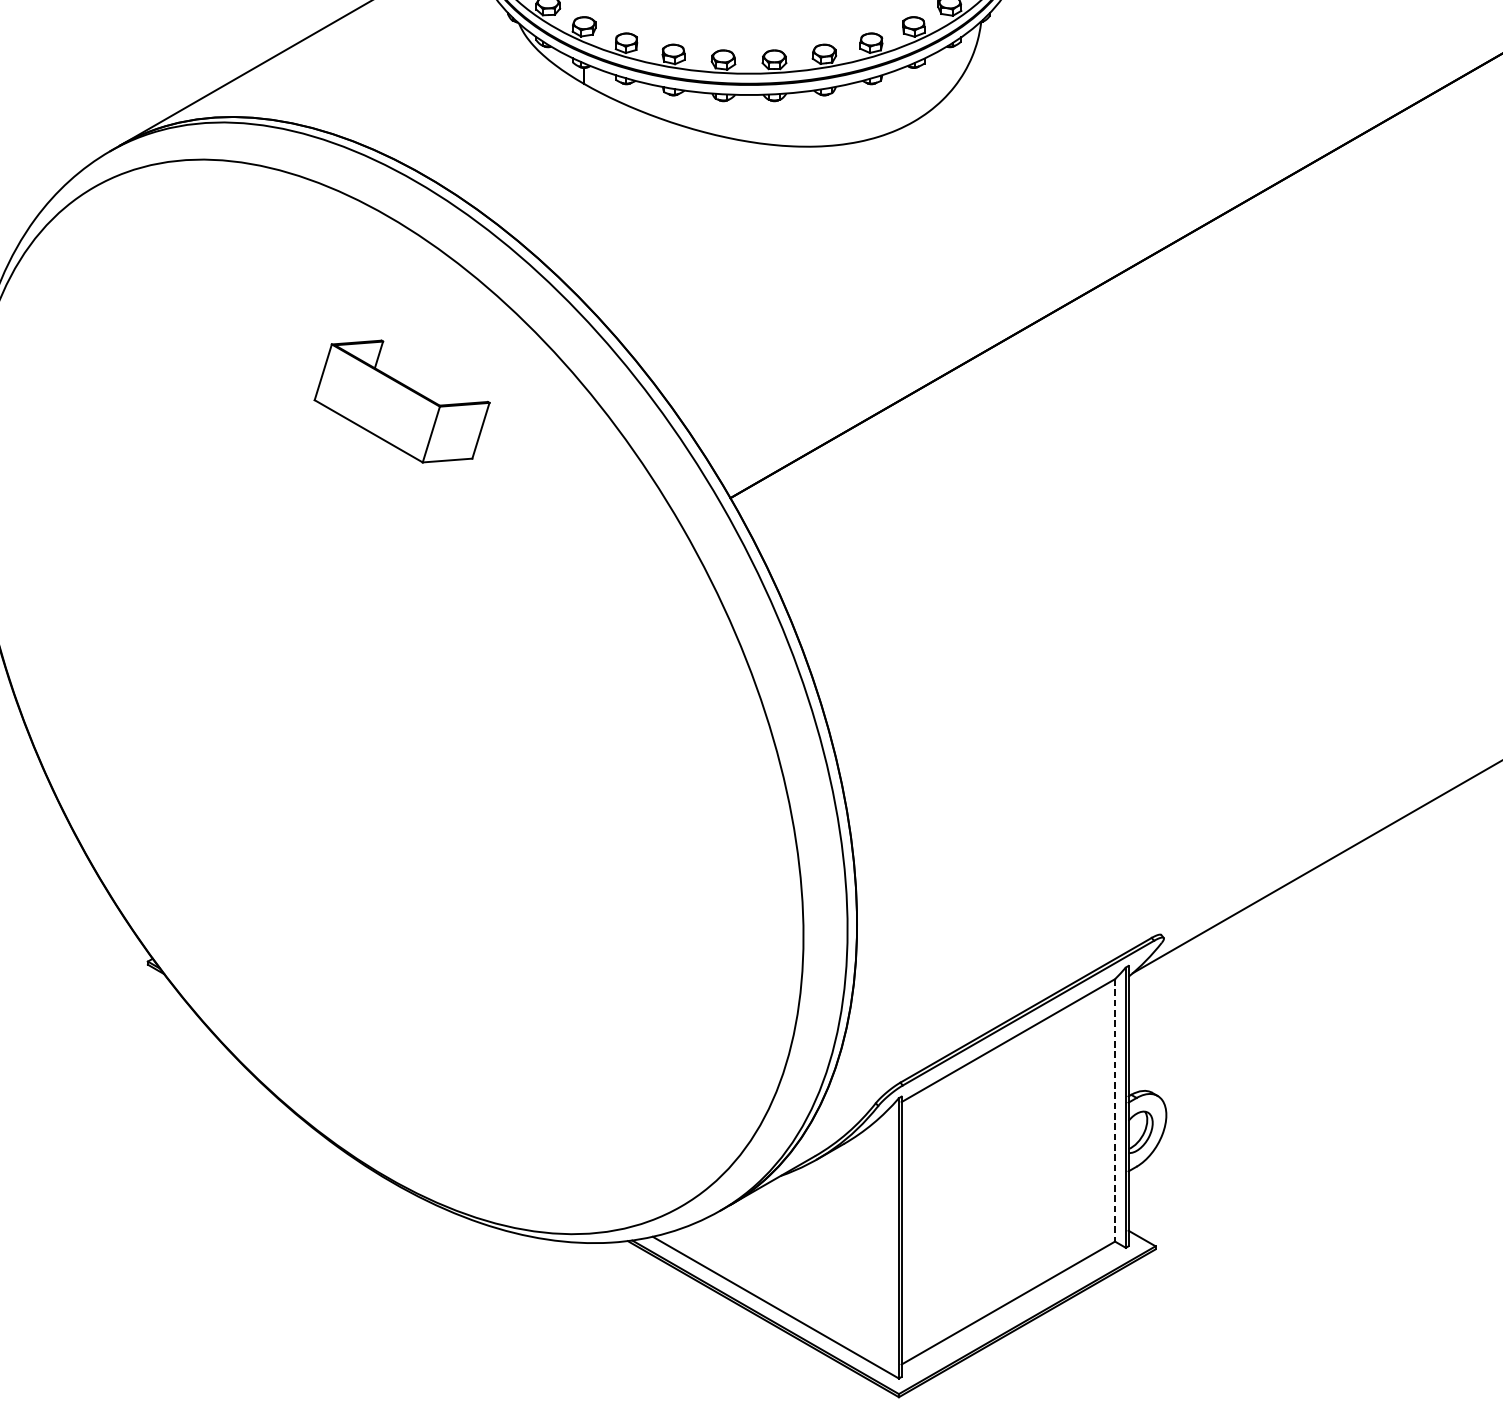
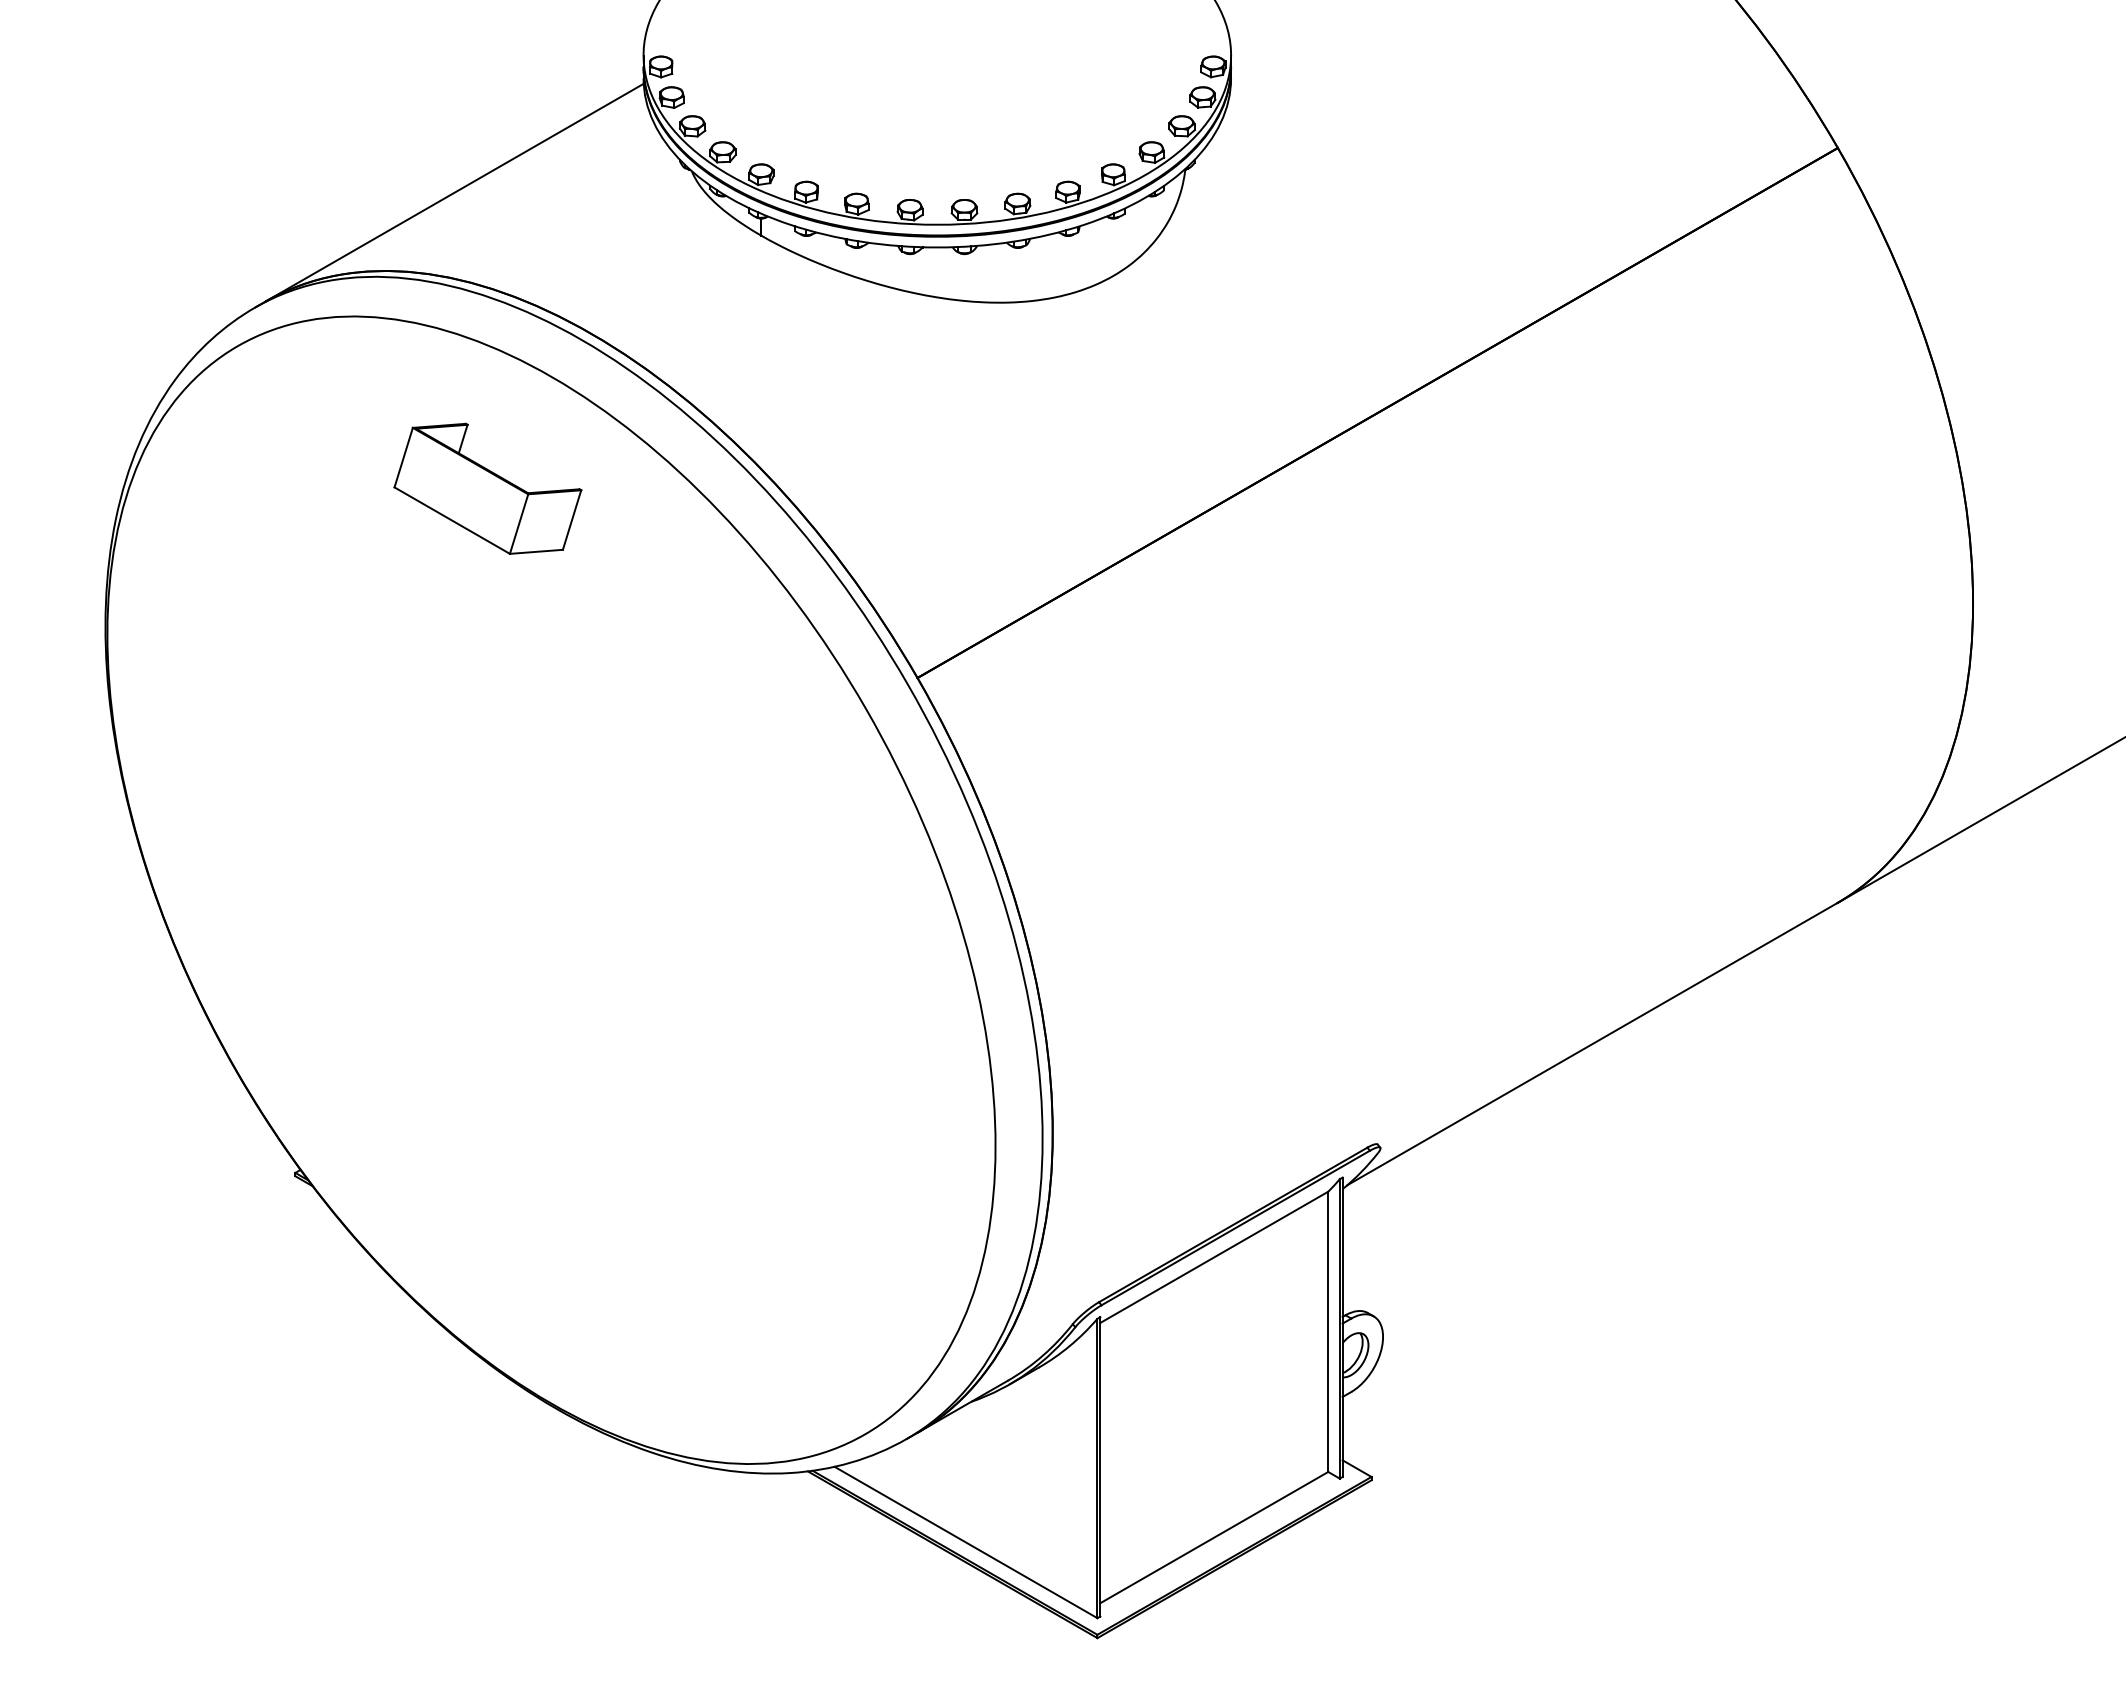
part: (401, 401) -> (487, 488), moved
line: (1115, 1111) -> (1328, 1332), dashed -> solid

